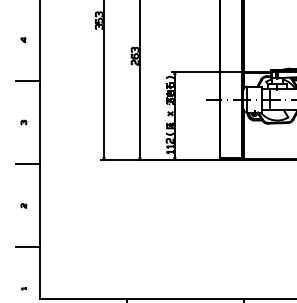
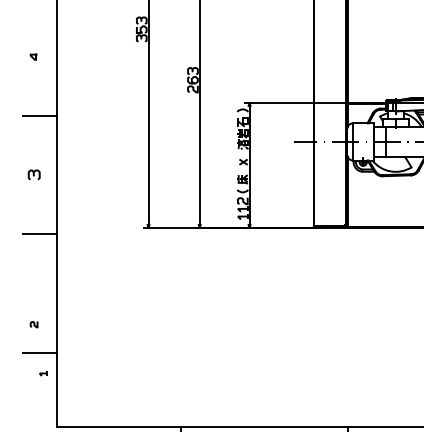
part: (23, 122) -> (33, 174), size x1.6
curve: (23, 205) -> (33, 324), moved
part: (24, 288) -> (43, 373), moved

